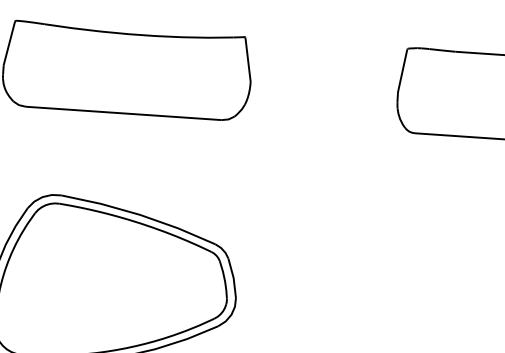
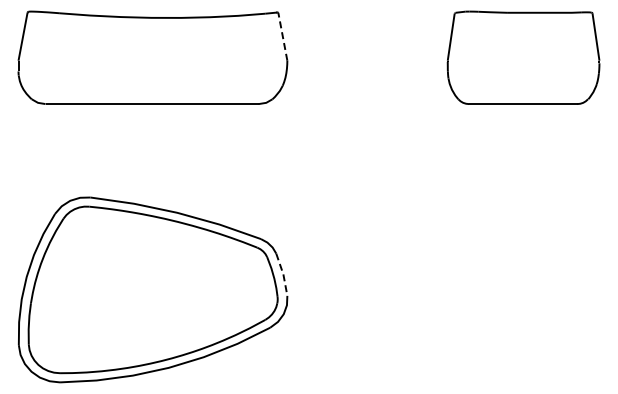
line: (247, 59) -> (282, 36), solid -> dashed
line: (233, 278) -> (283, 274), solid -> dashed

